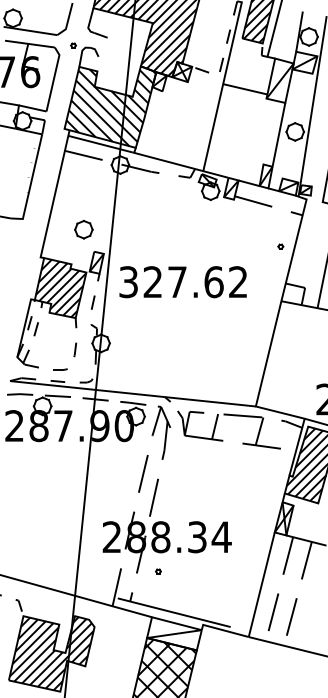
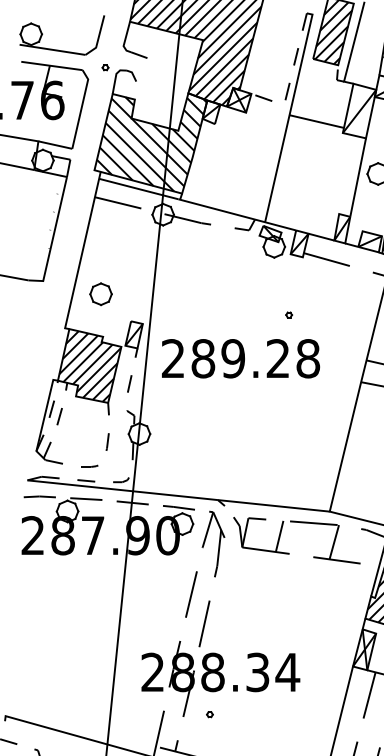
part: (83, 229) -> (100, 293), moved
part: (280, 246) -> (288, 314), moved
text: (183, 282) -> (240, 359), 327.62 -> 289.28

